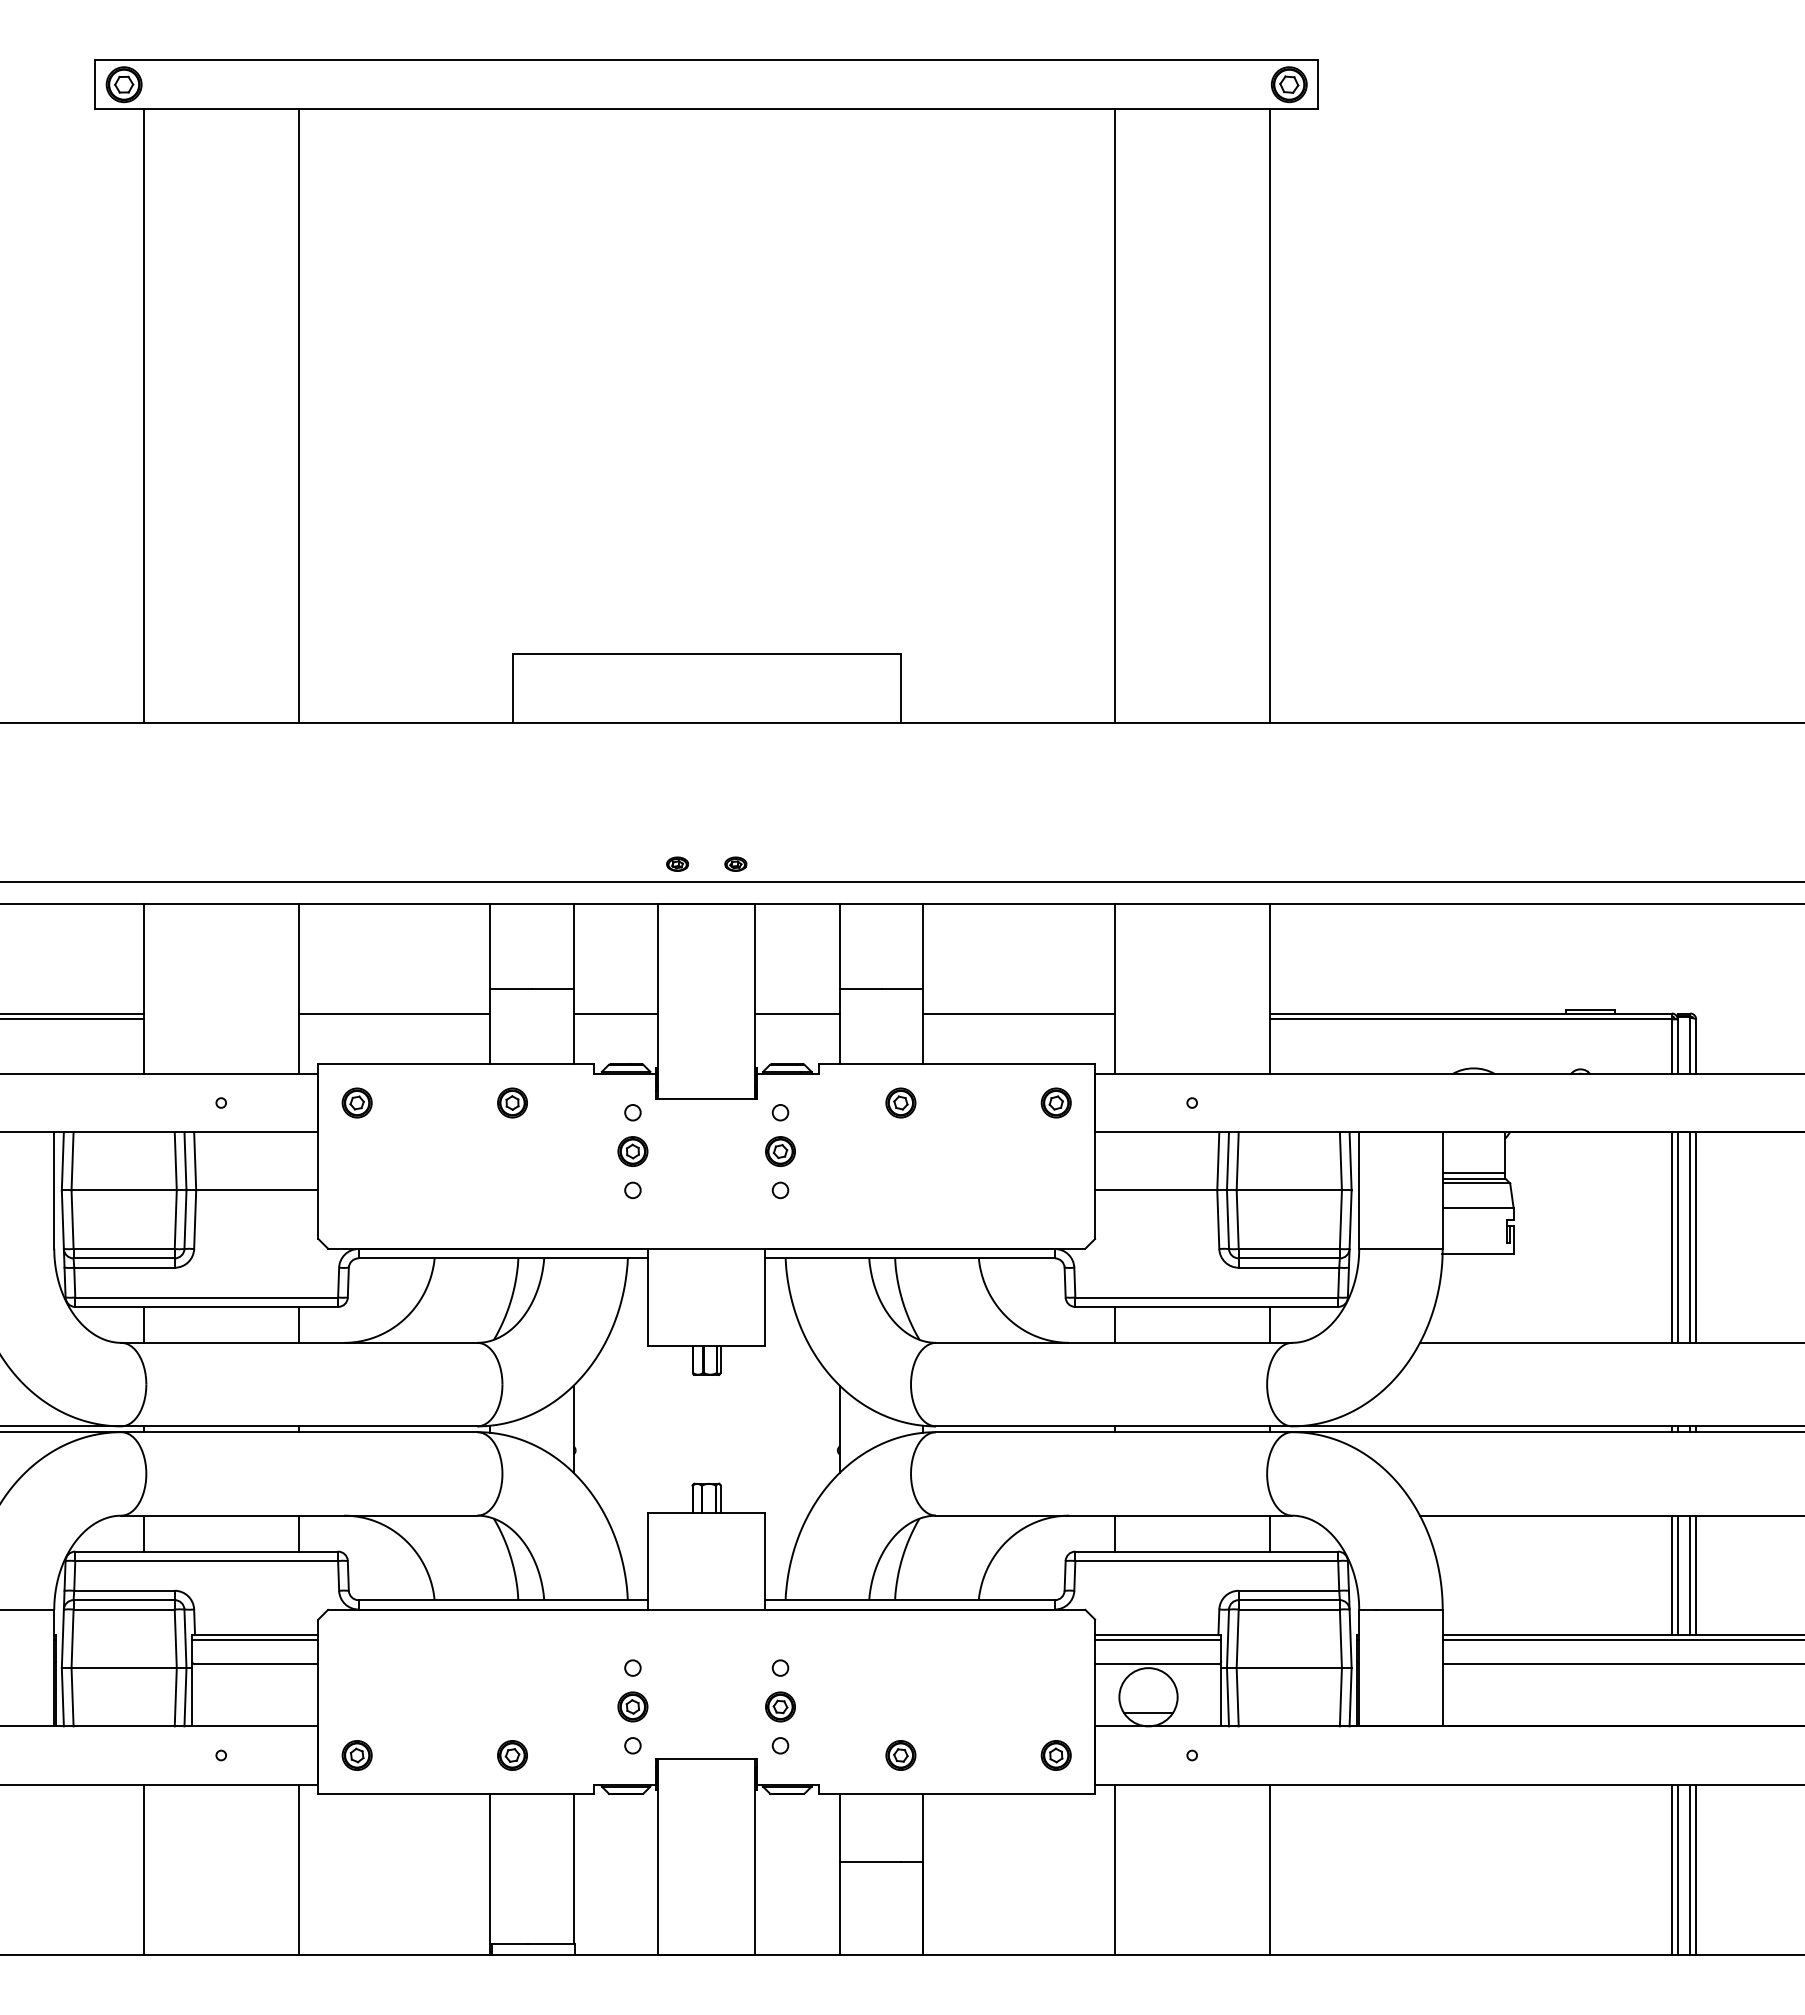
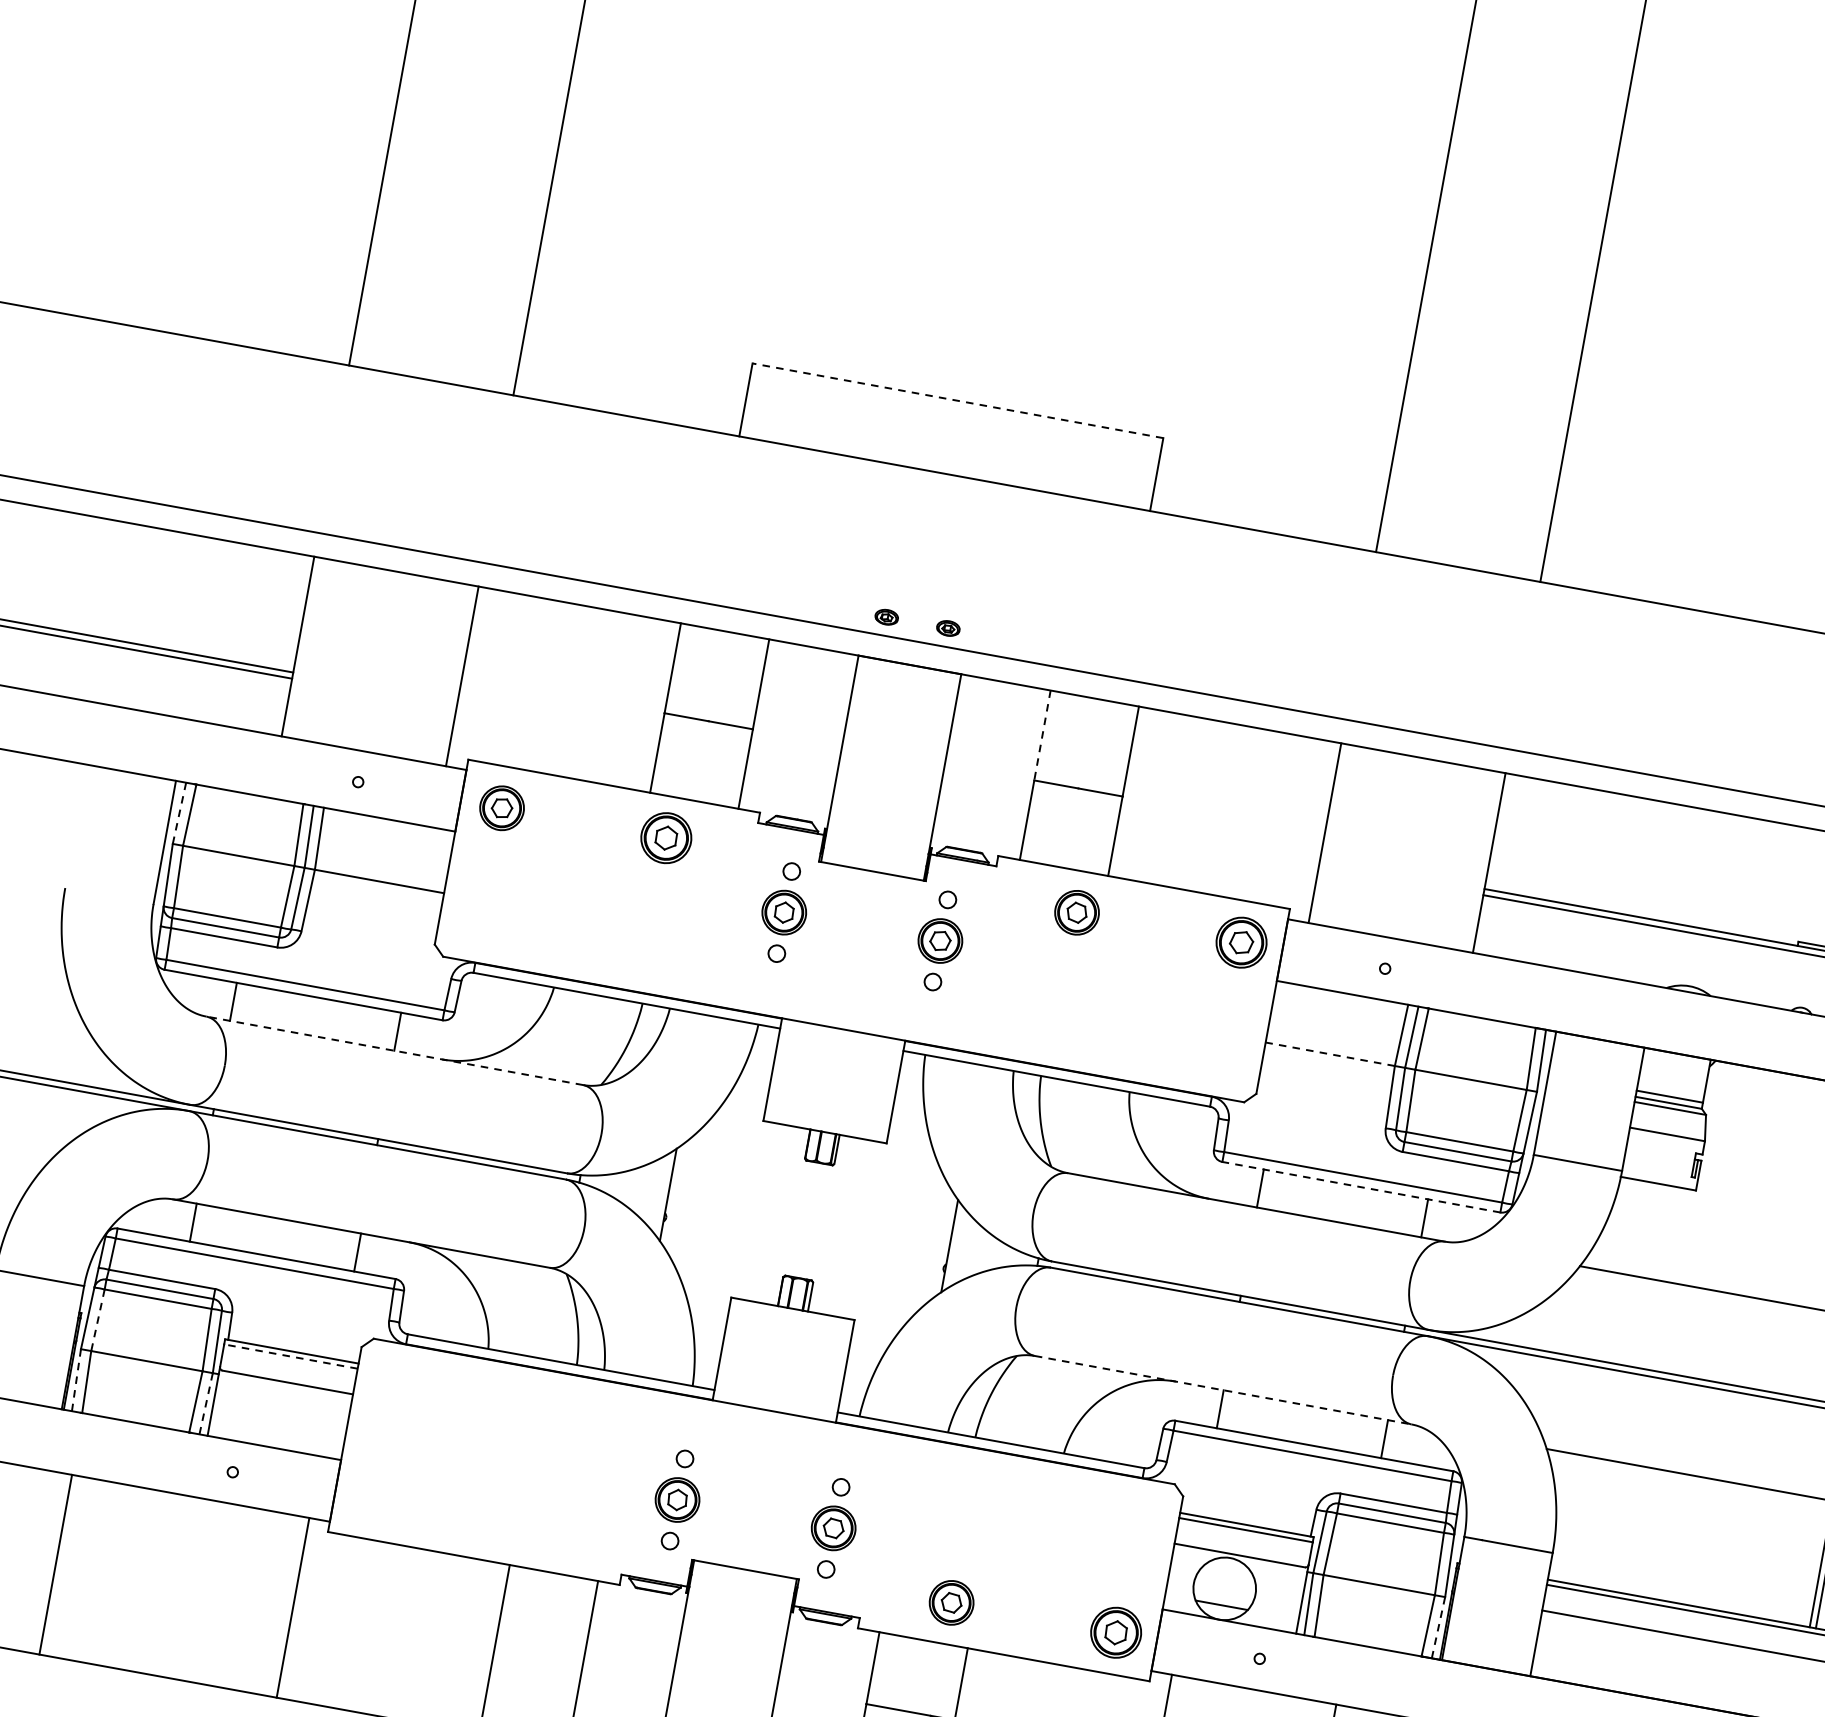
line: (706, 654) -> (957, 401), solid -> dashed
line: (839, 946) -> (1042, 735), solid -> dashed
line: (394, 1013) -> (558, 720), removed
line: (615, 1013) -> (792, 763), removed
line: (797, 1013) -> (984, 798), removed
line: (1018, 1013) -> (1218, 840), removed
part: (356, 1102) -> (501, 807), size x1.4
part: (512, 1102) -> (666, 837), size x1.6
part: (900, 1102) -> (1076, 912), size x1.4
part: (1055, 1102) -> (1240, 941), size x1.6
part: (632, 1151) -> (783, 912), size x1.4
part: (780, 1151) -> (940, 940), size x1.4
line: (62, 1160) -> (179, 812), solid -> dashed
line: (1155, 1190) -> (1329, 1054), solid -> dashed
line: (1206, 1306) -> (1361, 1186), solid -> dashed
line: (298, 1342) -> (393, 1050), solid -> dashed
line: (1114, 1515) -> (1223, 1390), solid -> dashed
line: (1671, 1575) -> (1801, 1560), removed
line: (1677, 1575) -> (1807, 1561), removed
line: (72, 1639) -> (97, 1320), solid -> dashed
line: (254, 1639) -> (290, 1355), solid -> dashed
line: (62, 1696) -> (76, 1379), solid -> dashed
line: (185, 1697) -> (206, 1404), solid -> dashed
line: (1350, 1697) -> (1438, 1627), solid -> dashed
part: (632, 1706) -> (677, 1499), size x1.4
part: (780, 1706) -> (833, 1527), size x1.4
part: (356, 1755) -> (375, 1498), removed
part: (512, 1755) -> (540, 1528), removed
part: (900, 1755) -> (951, 1602), size x1.4
part: (1055, 1755) -> (1115, 1632), size x1.6
line: (143, 1869) -> (55, 1564), moved

